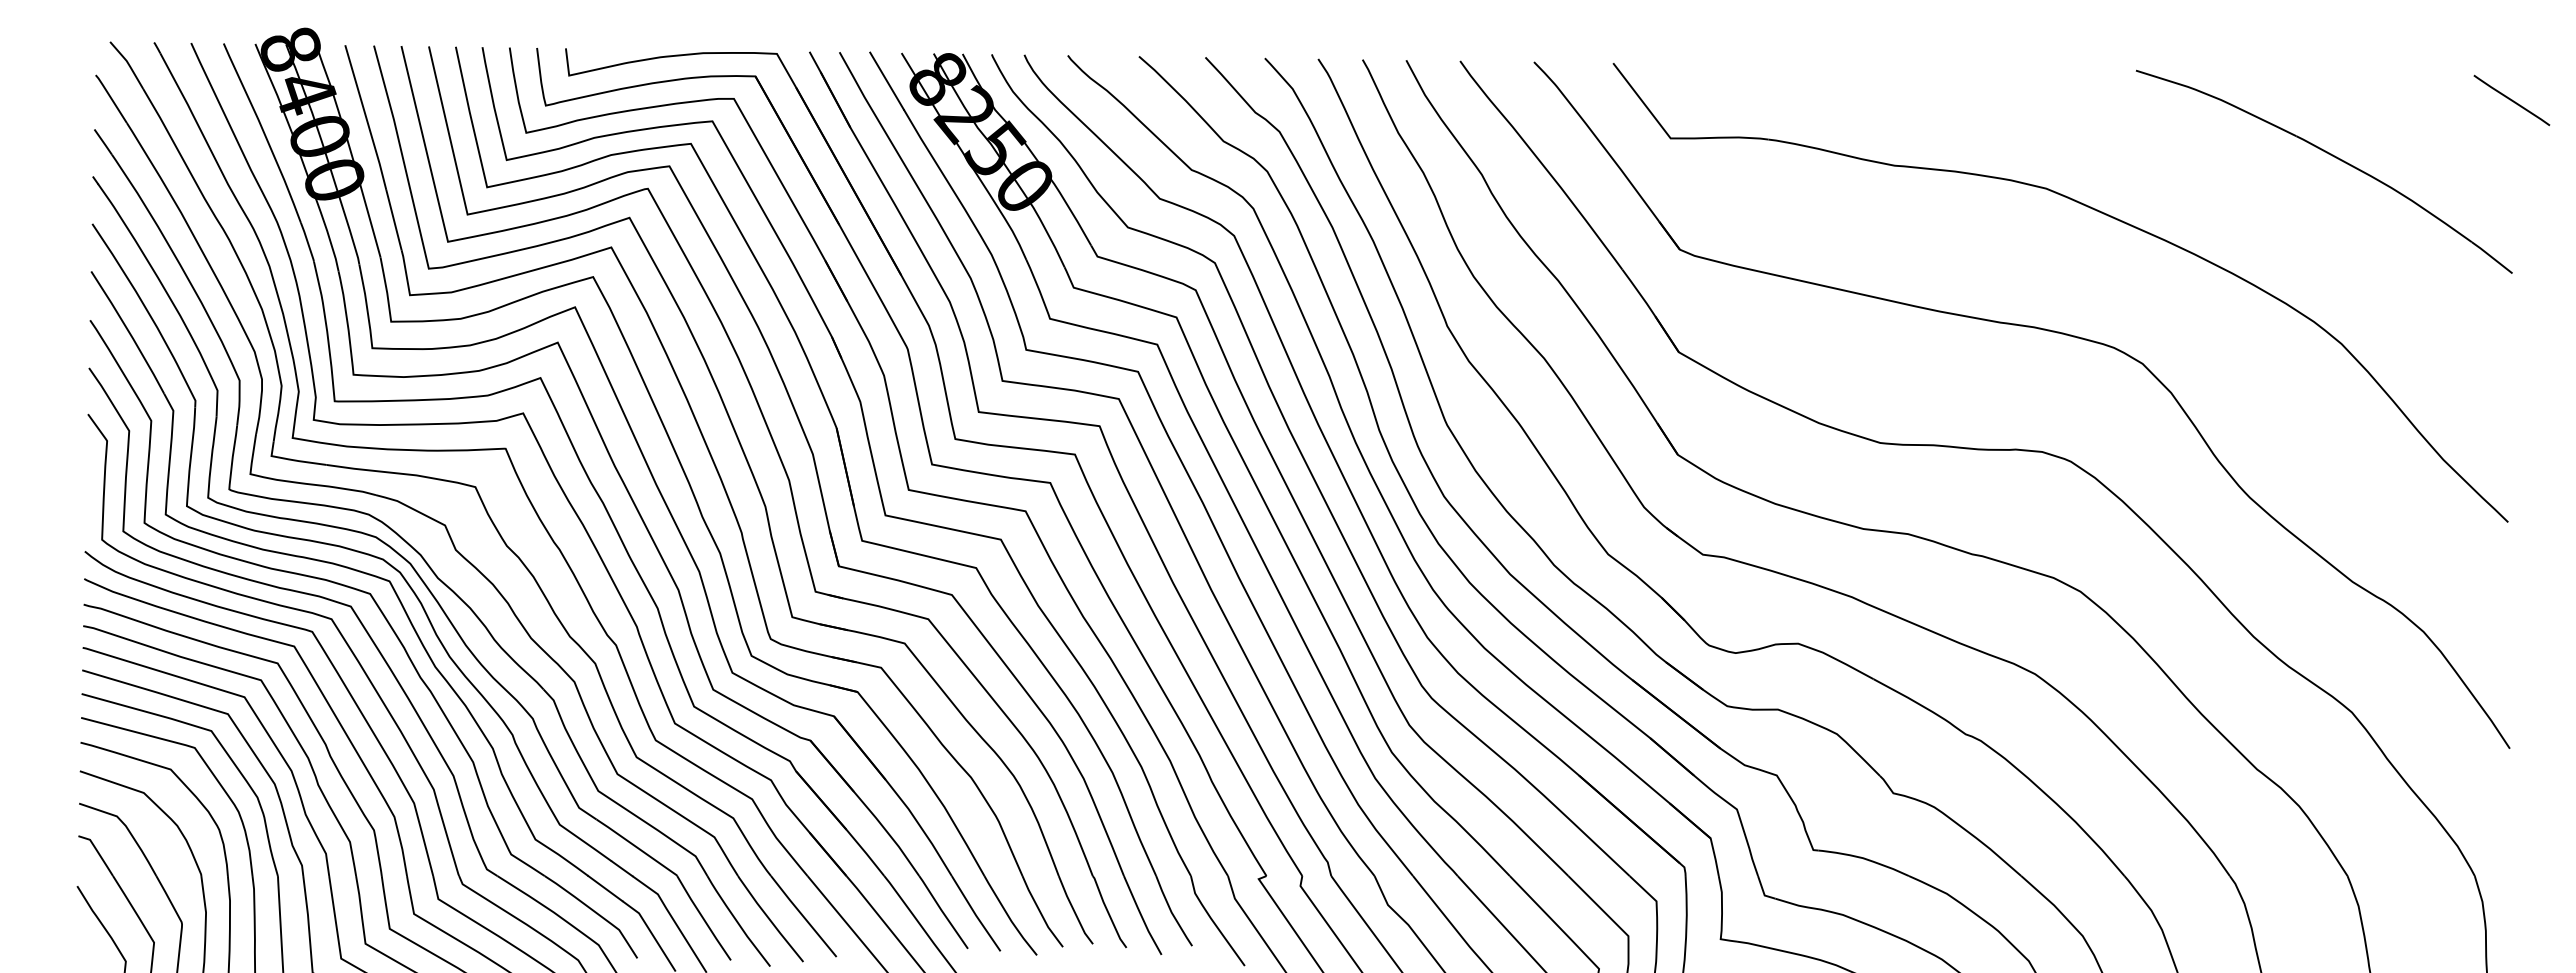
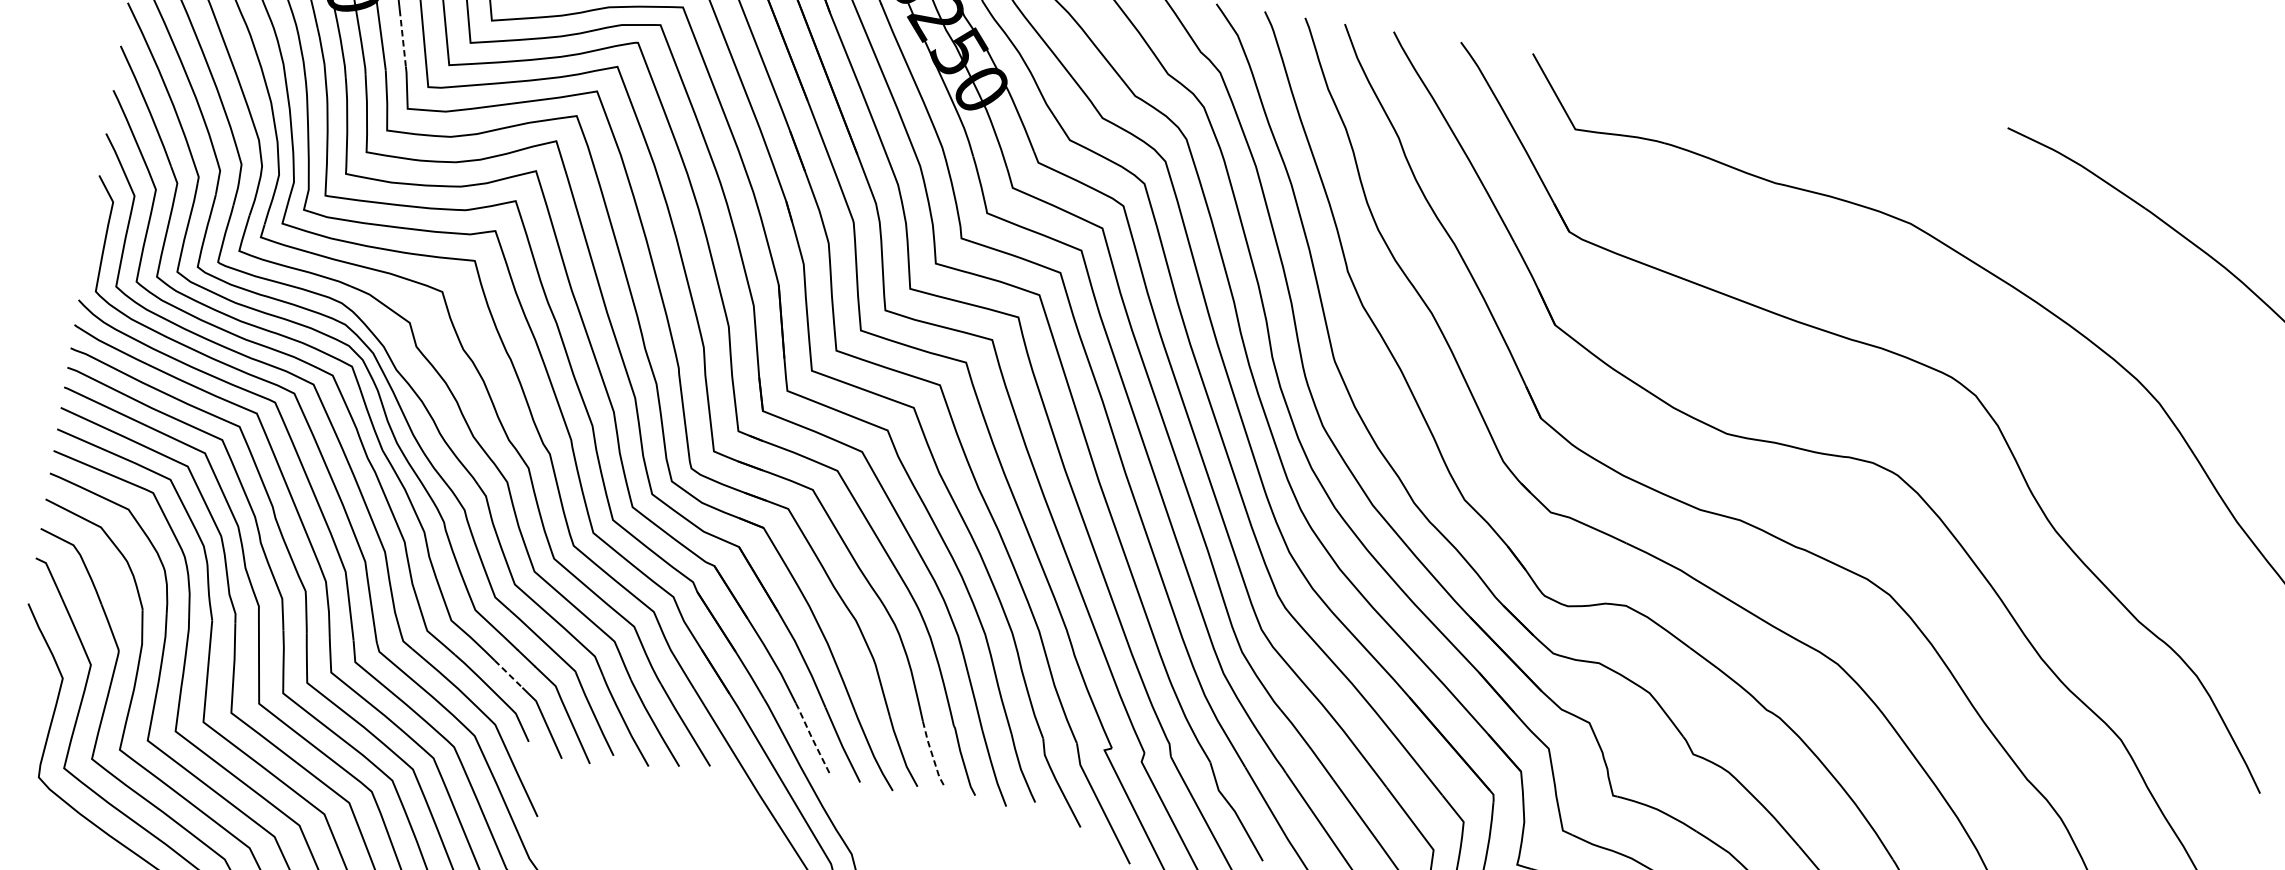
line: (393, 219) -> (402, 37), solid -> dashed
line: (605, 888) -> (508, 674), solid -> dashed
line: (942, 911) -> (812, 738), solid -> dashed
line: (1074, 911) -> (932, 755), solid -> dashed

